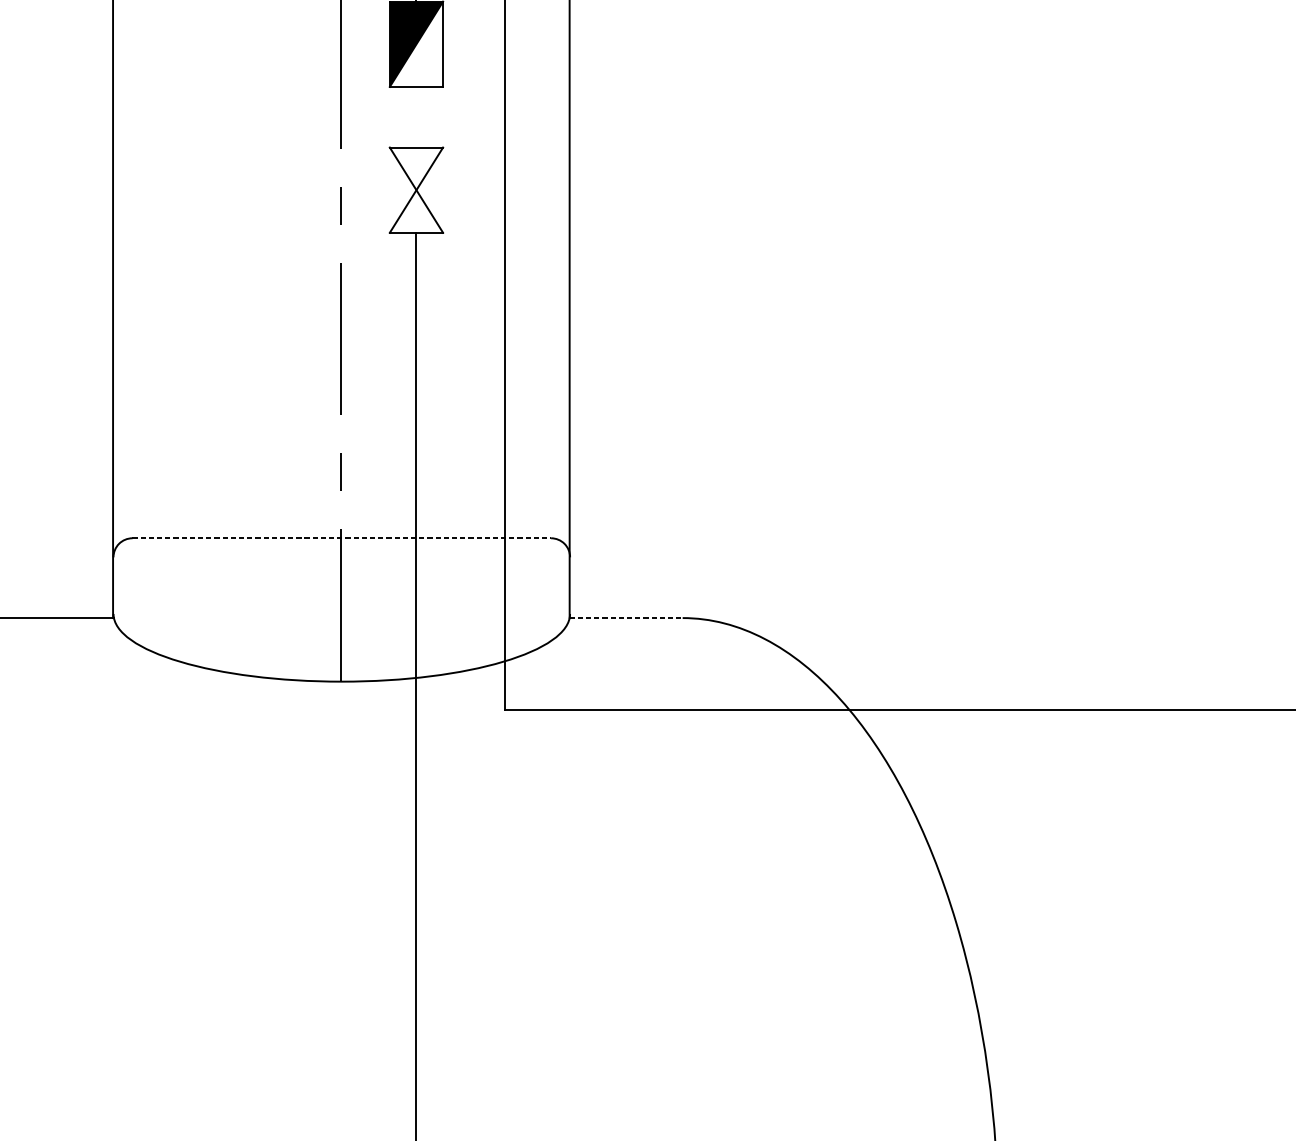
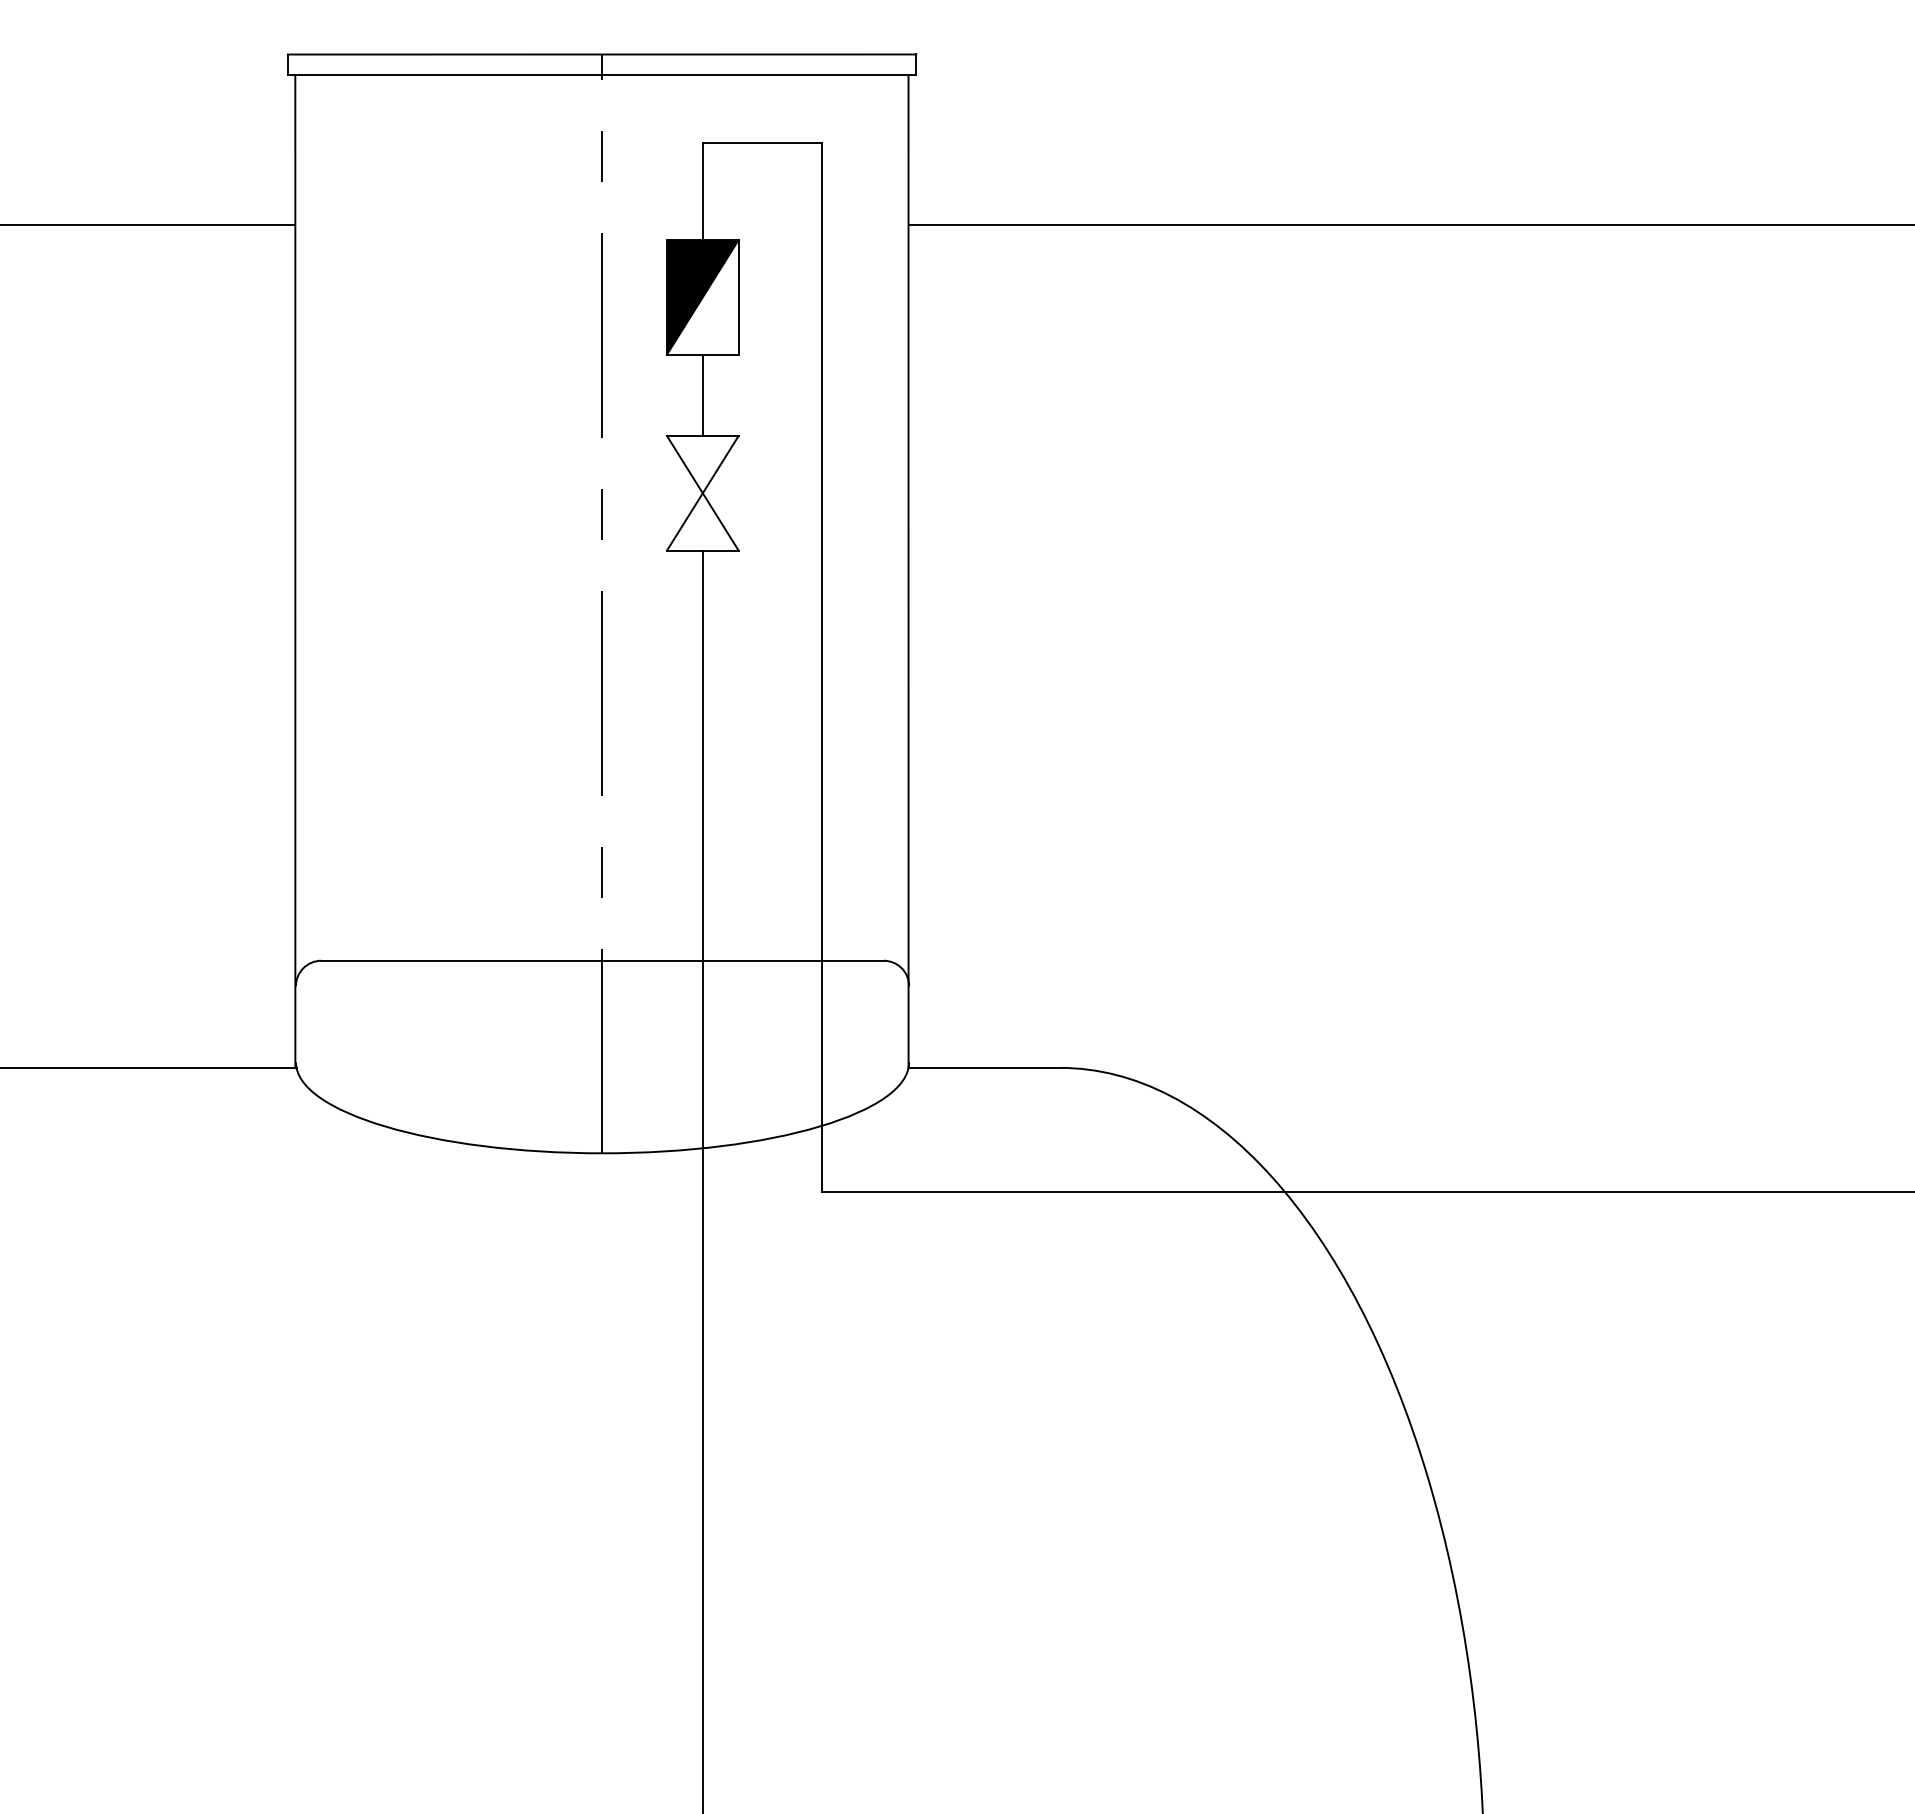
line: (416, 117) -> (702, 395), added
line: (342, 538) -> (603, 960), dashed -> solid
line: (626, 617) -> (984, 1067), dashed -> solid

